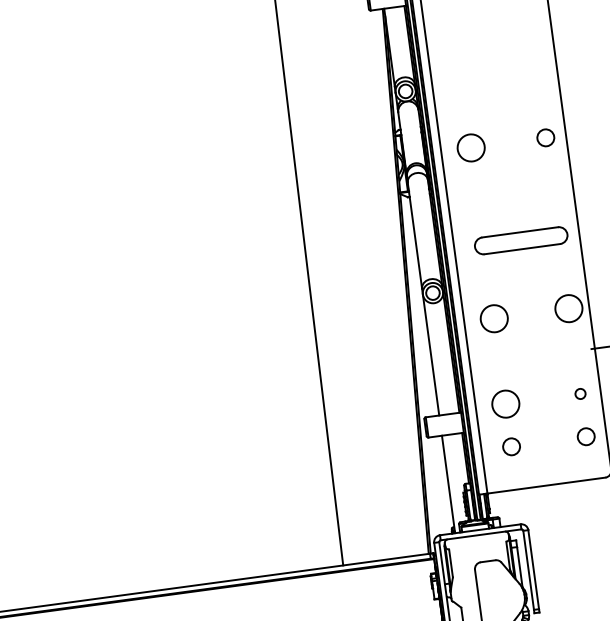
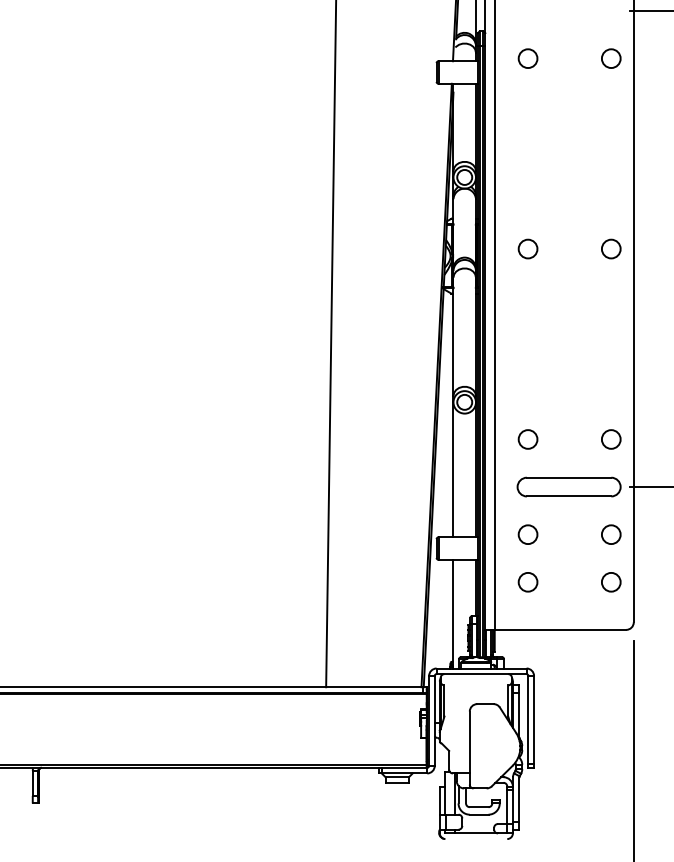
circle: (470, 147) -> (527, 248), size x0.62
part: (520, 240) -> (568, 486), moved
circle: (568, 308) -> (610, 439), size x0.62
circle: (493, 318) -> (527, 439), size x0.62
circle: (580, 393) -> (611, 534), size x1.67
circle: (505, 404) -> (527, 534), size x0.62

